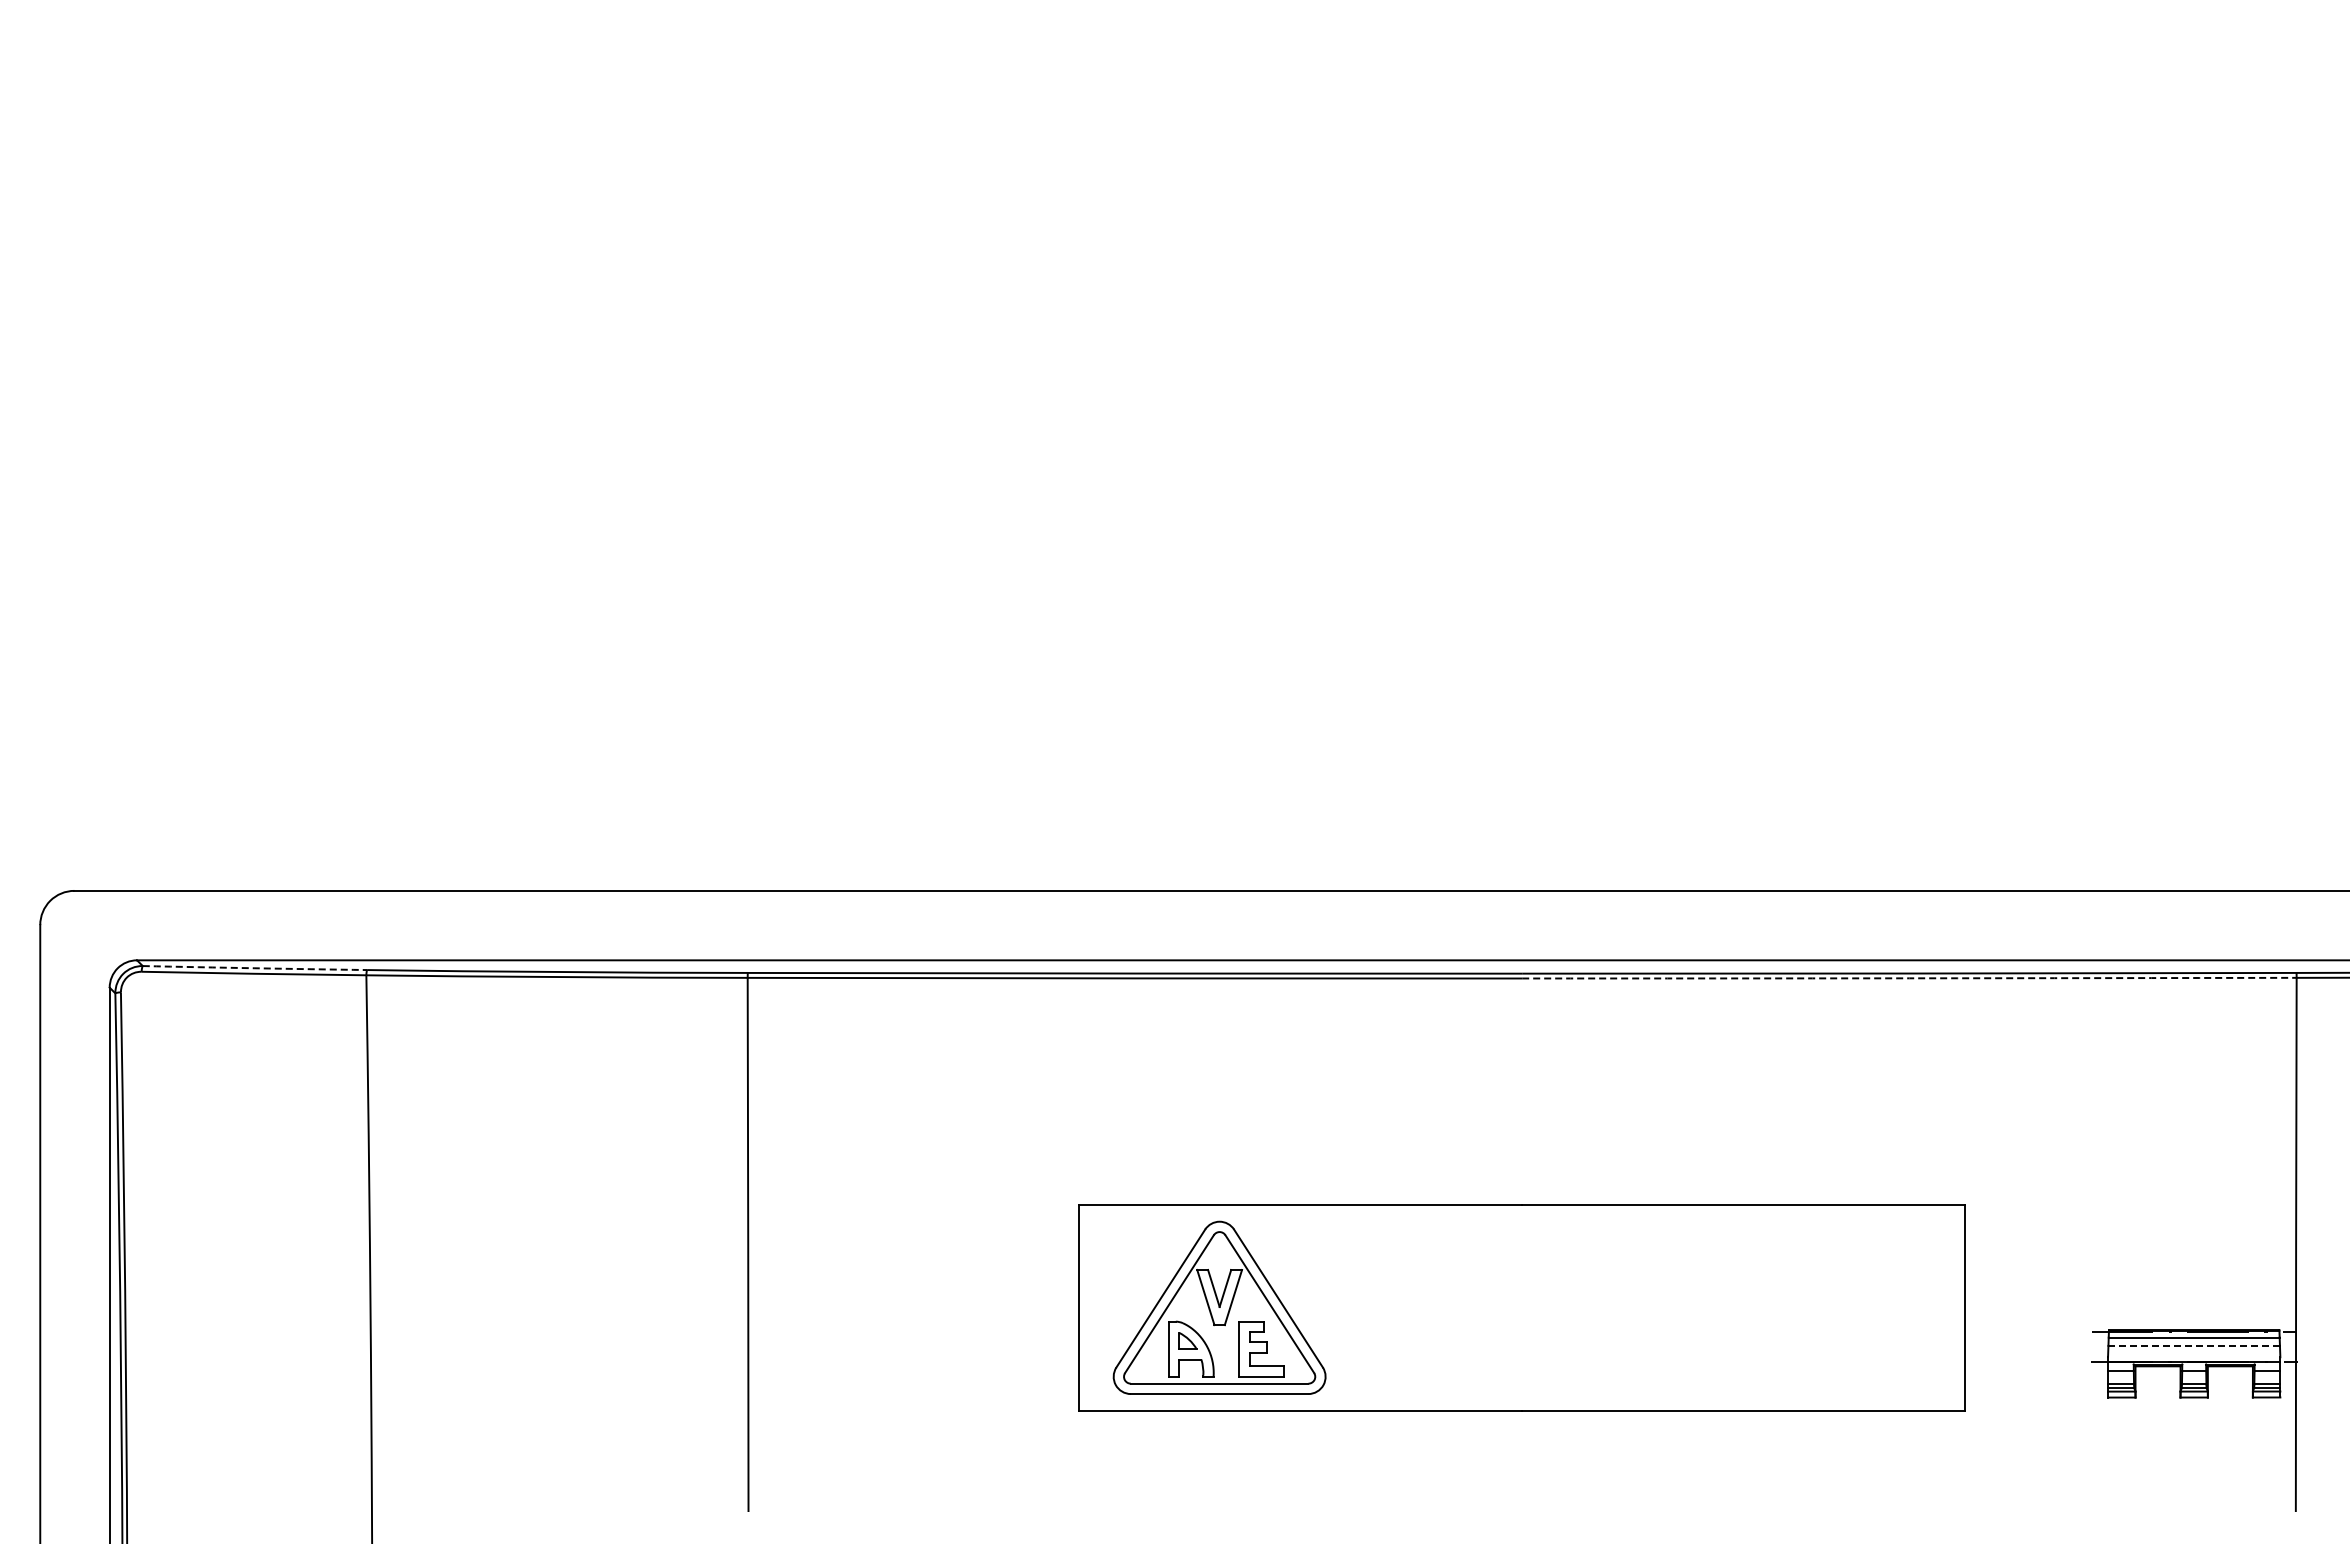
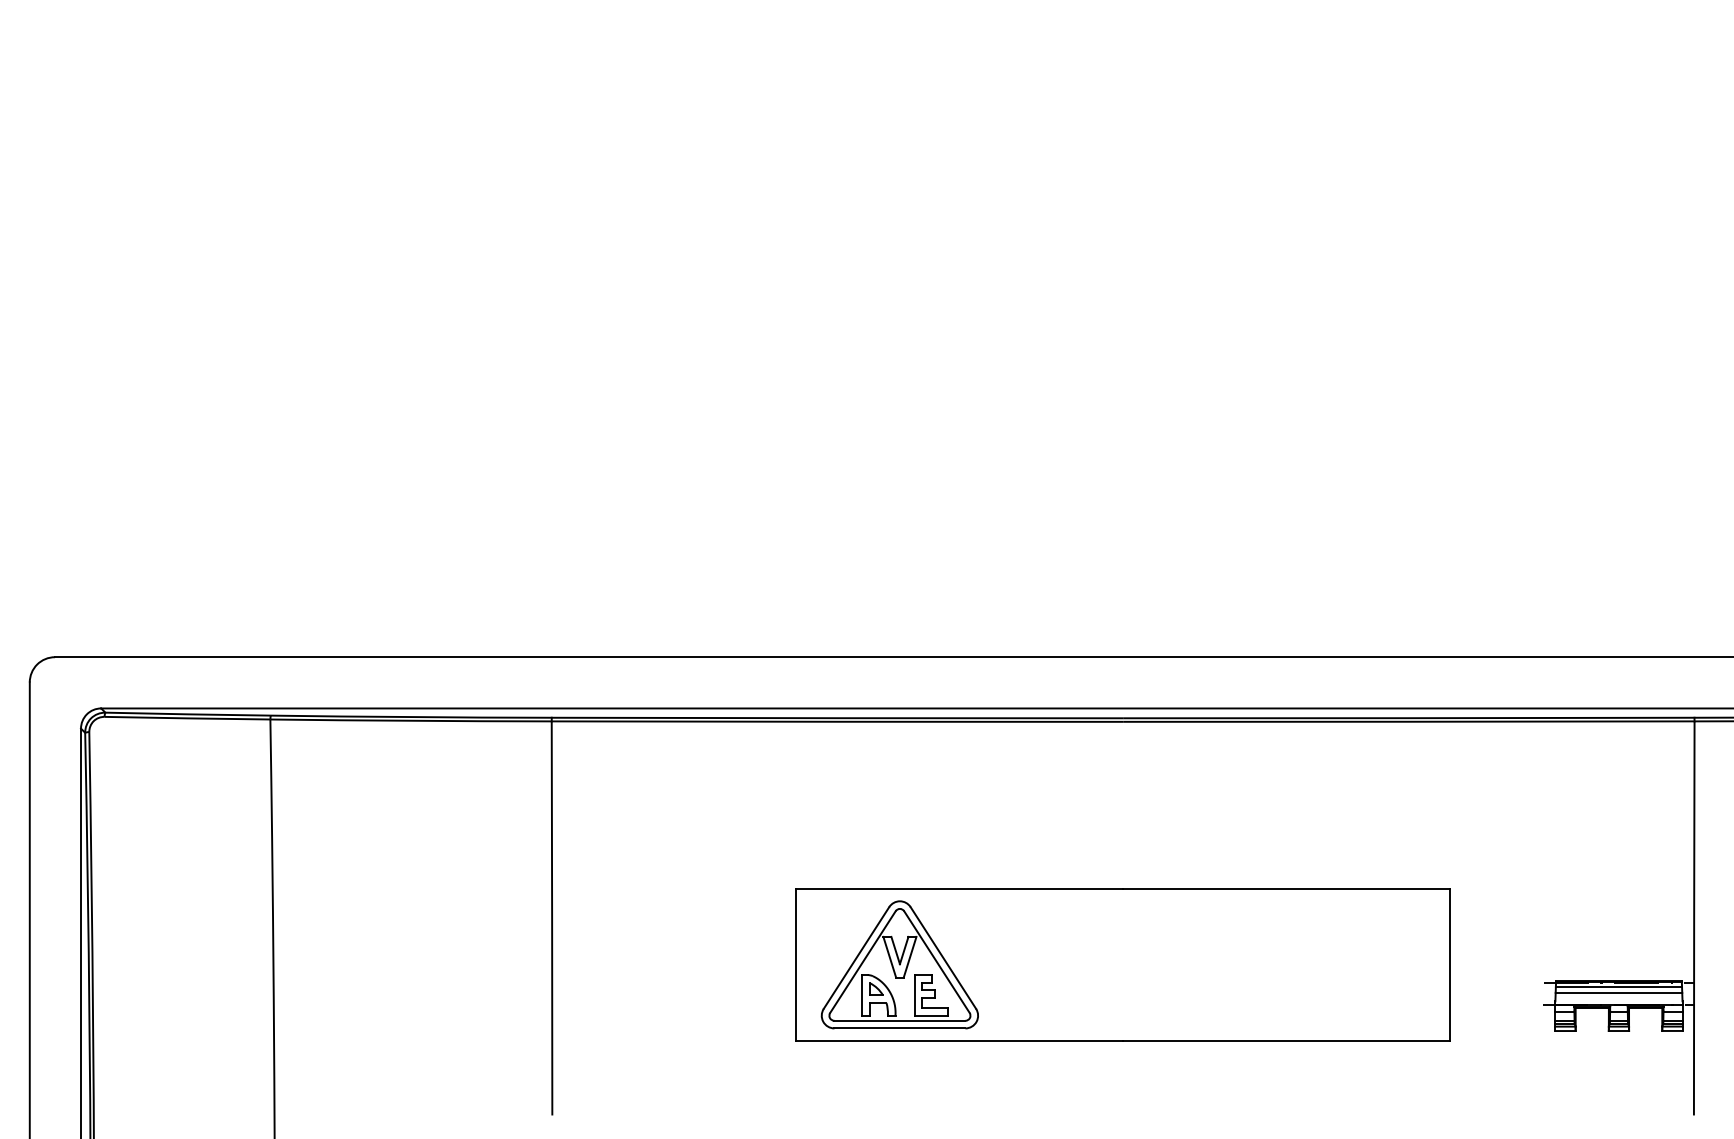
arc: (254, 968) -> (187, 714), dashed -> solid
arc: (1909, 978) -> (1408, 721), dashed -> solid
line: (2194, 1345) -> (1619, 992), dashed -> solid

